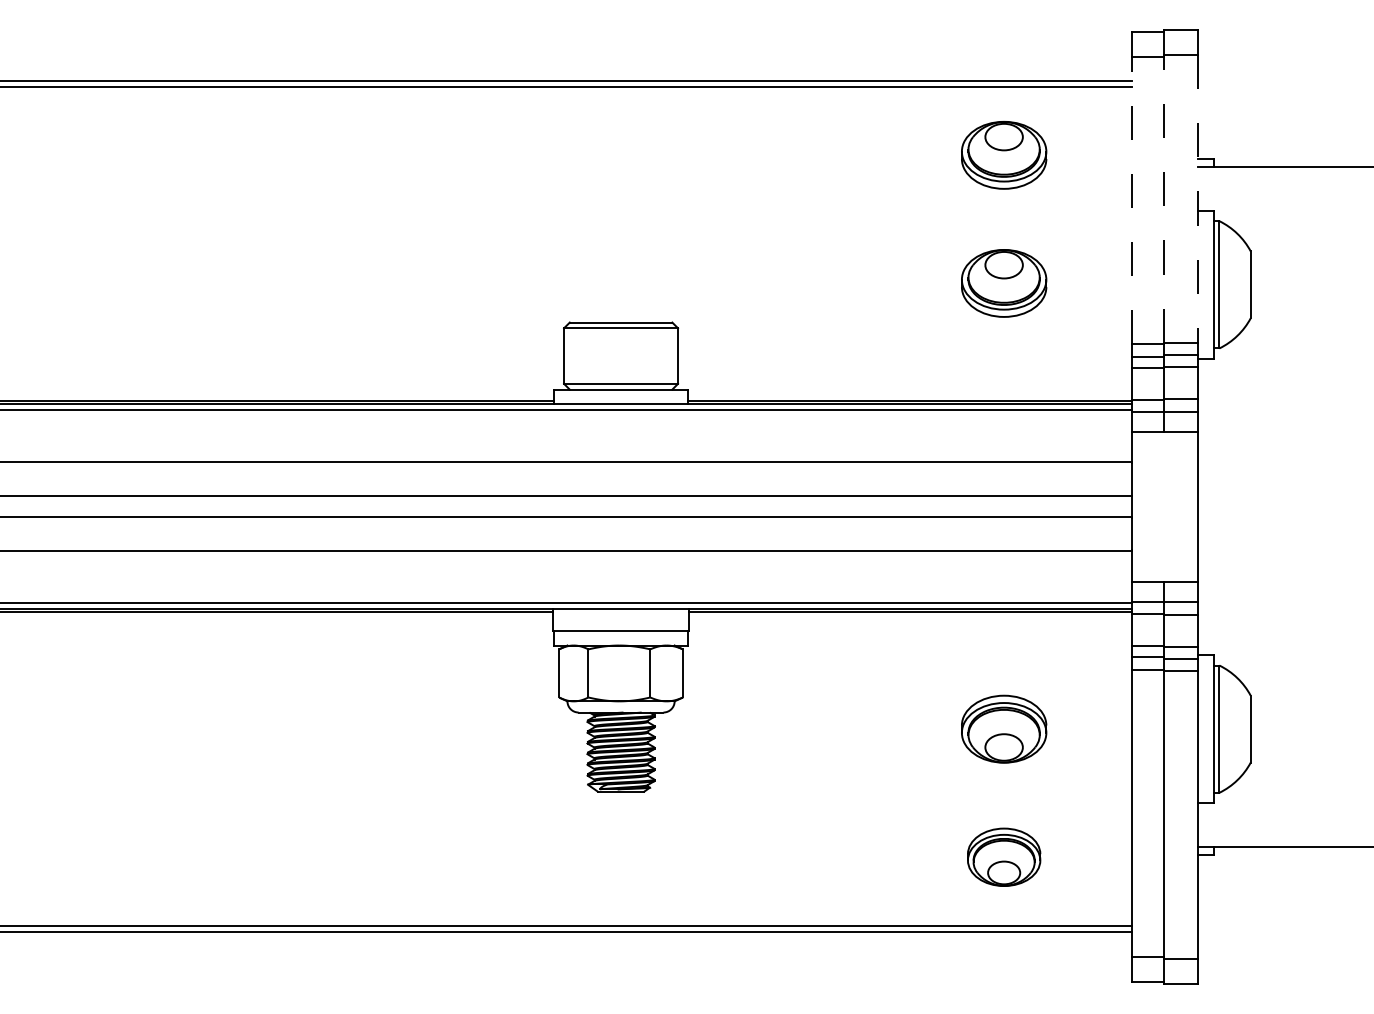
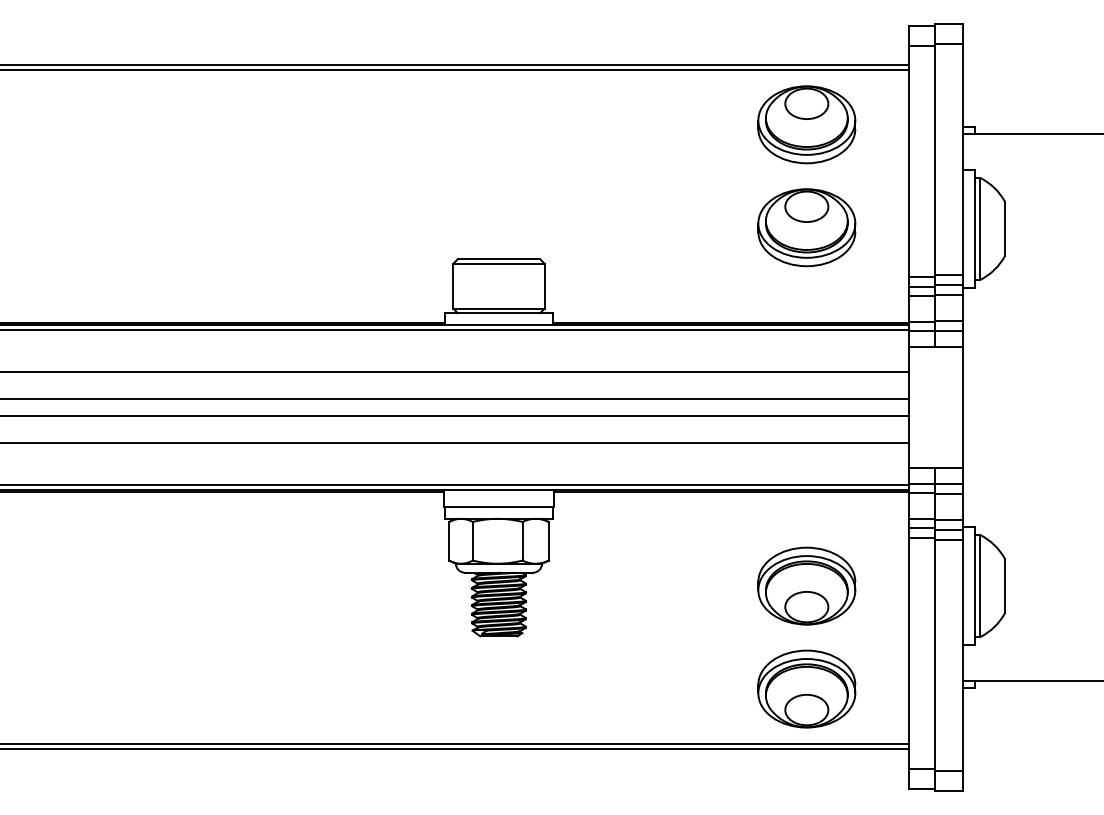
part: (1003, 154) -> (806, 124), size x1.43
line: (1164, 198) -> (935, 159), dashed -> solid
line: (1131, 199) -> (909, 160), dashed -> solid
line: (1197, 199) -> (962, 160), dashed -> solid
part: (1003, 283) -> (806, 227), size x1.43
part: (1003, 728) -> (806, 585), size x1.43
part: (1003, 856) -> (806, 688), size x1.67

